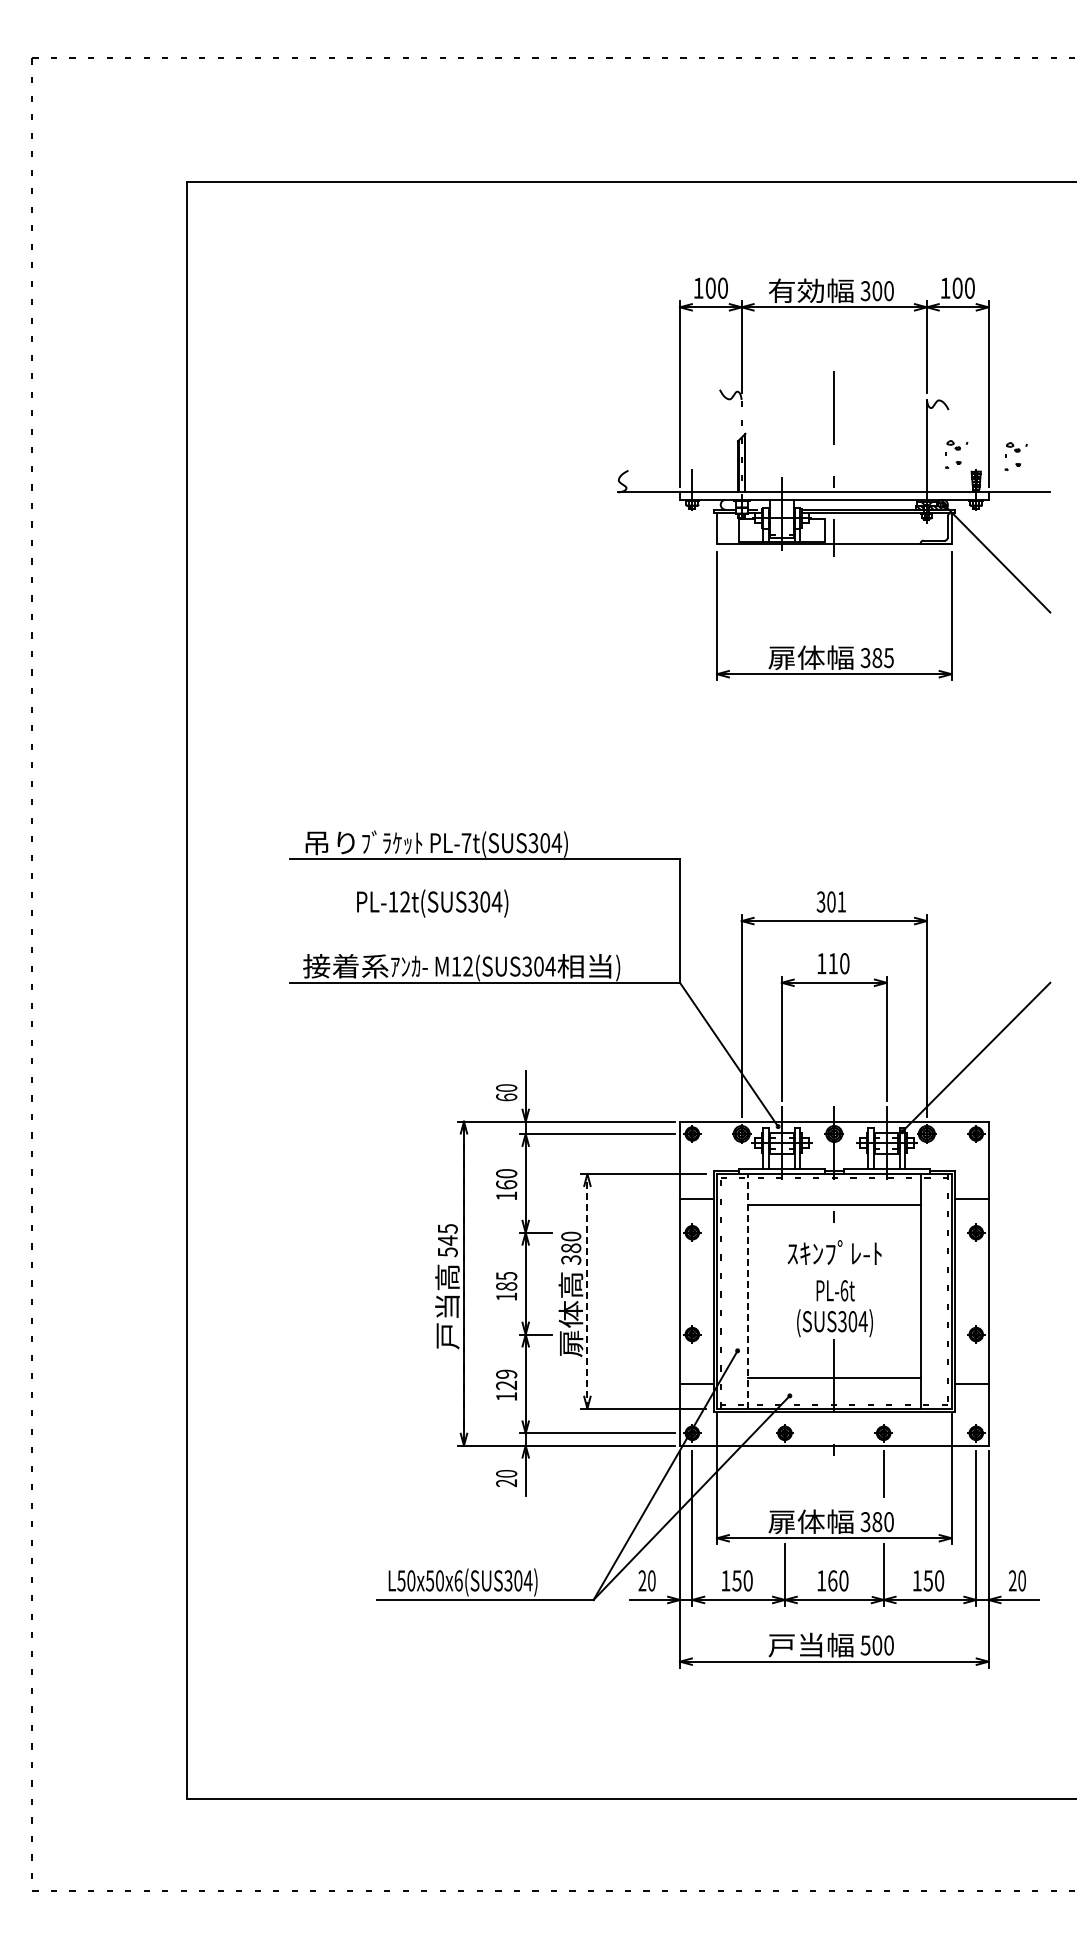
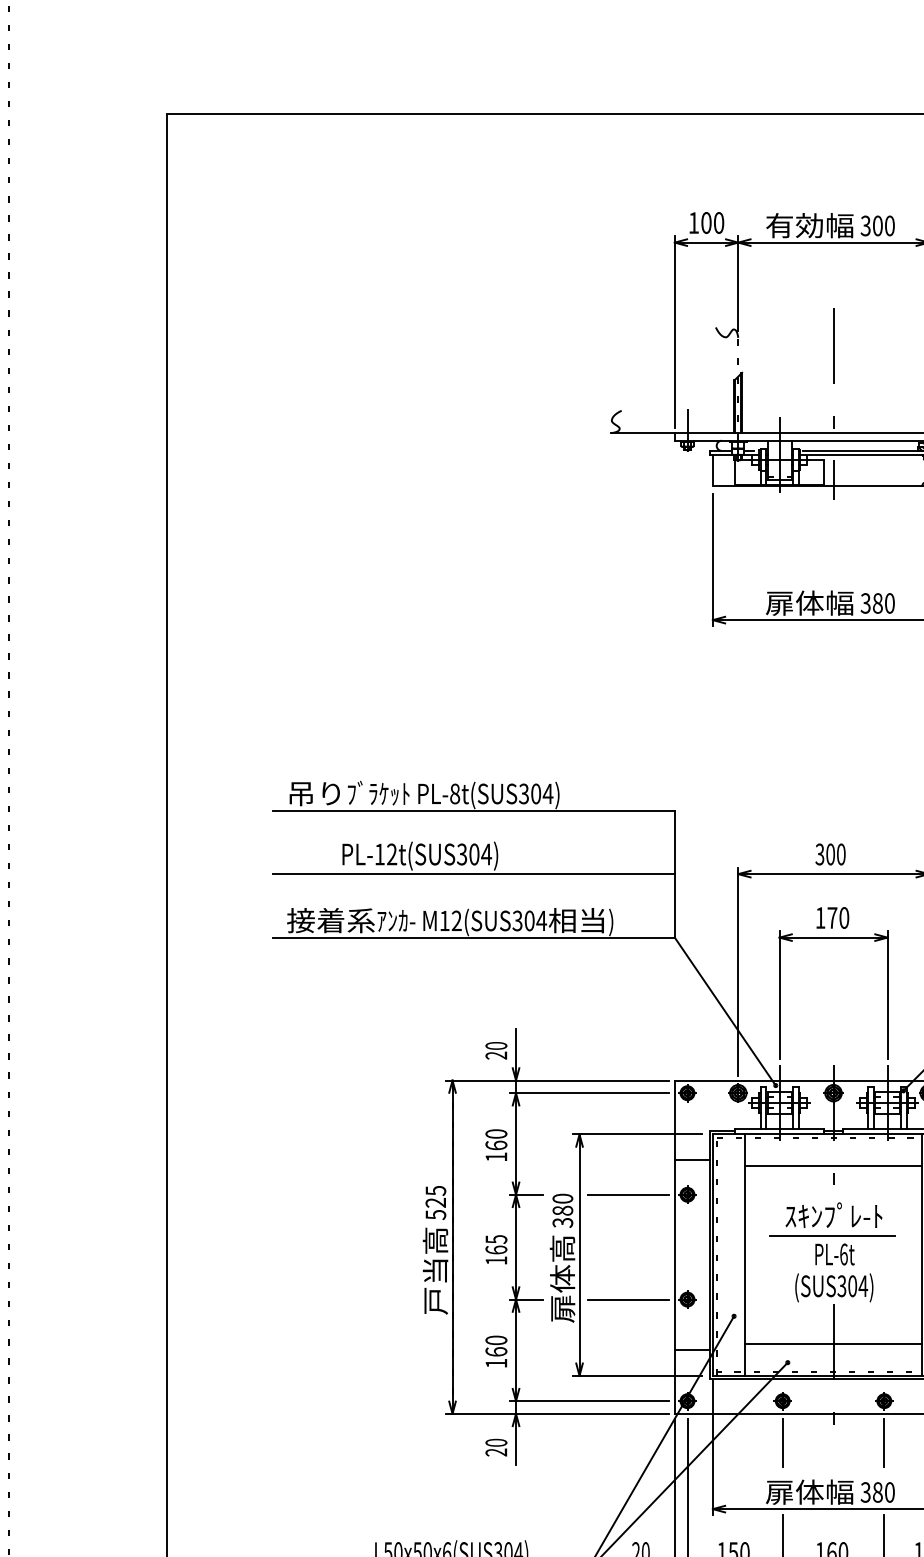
text: (888, 657) -> (889, 602), 385 -> 380
text: (466, 843) -> (455, 794), PL-7t(SUS304) -> PL-8t(SUS304)
text: (841, 901) -> (840, 853), 301 -> 300
line: (484, 921) -> (473, 874), added
text: (832, 963) -> (831, 917), 110 -> 170
text: (506, 1097) -> (496, 1055), 60 -> 20
line: (634, 1232) -> (627, 1194), added
text: (447, 1240) -> (435, 1202), 545 -> 525
line: (832, 1272) -> (831, 1235), added
text: (506, 1286) -> (496, 1250), 185 -> 165
line: (587, 1290) -> (579, 1254), dashed -> solid
line: (747, 1290) -> (744, 1254), dashed -> solid
line: (634, 1334) -> (627, 1299), added
text: (506, 1379) -> (496, 1345), 129 -> 160
line: (784, 1474) -> (782, 1443), added

